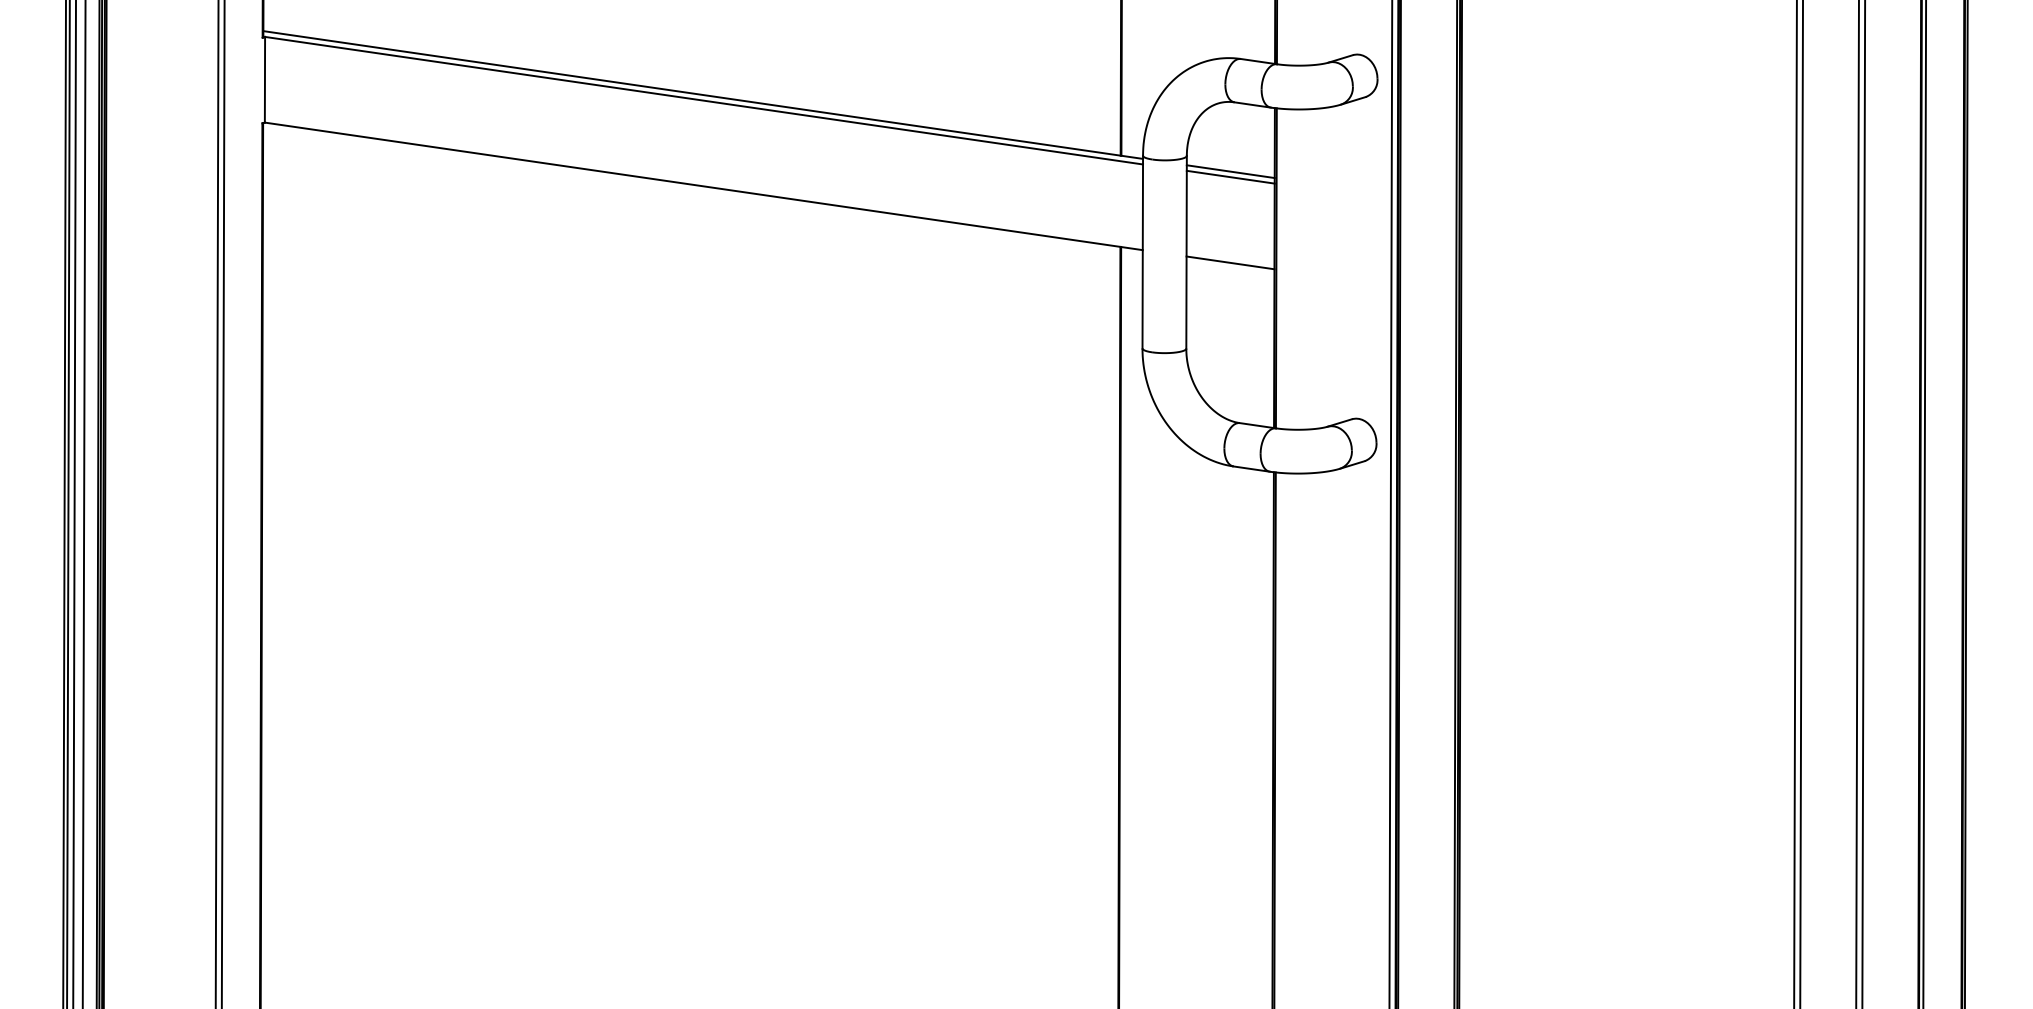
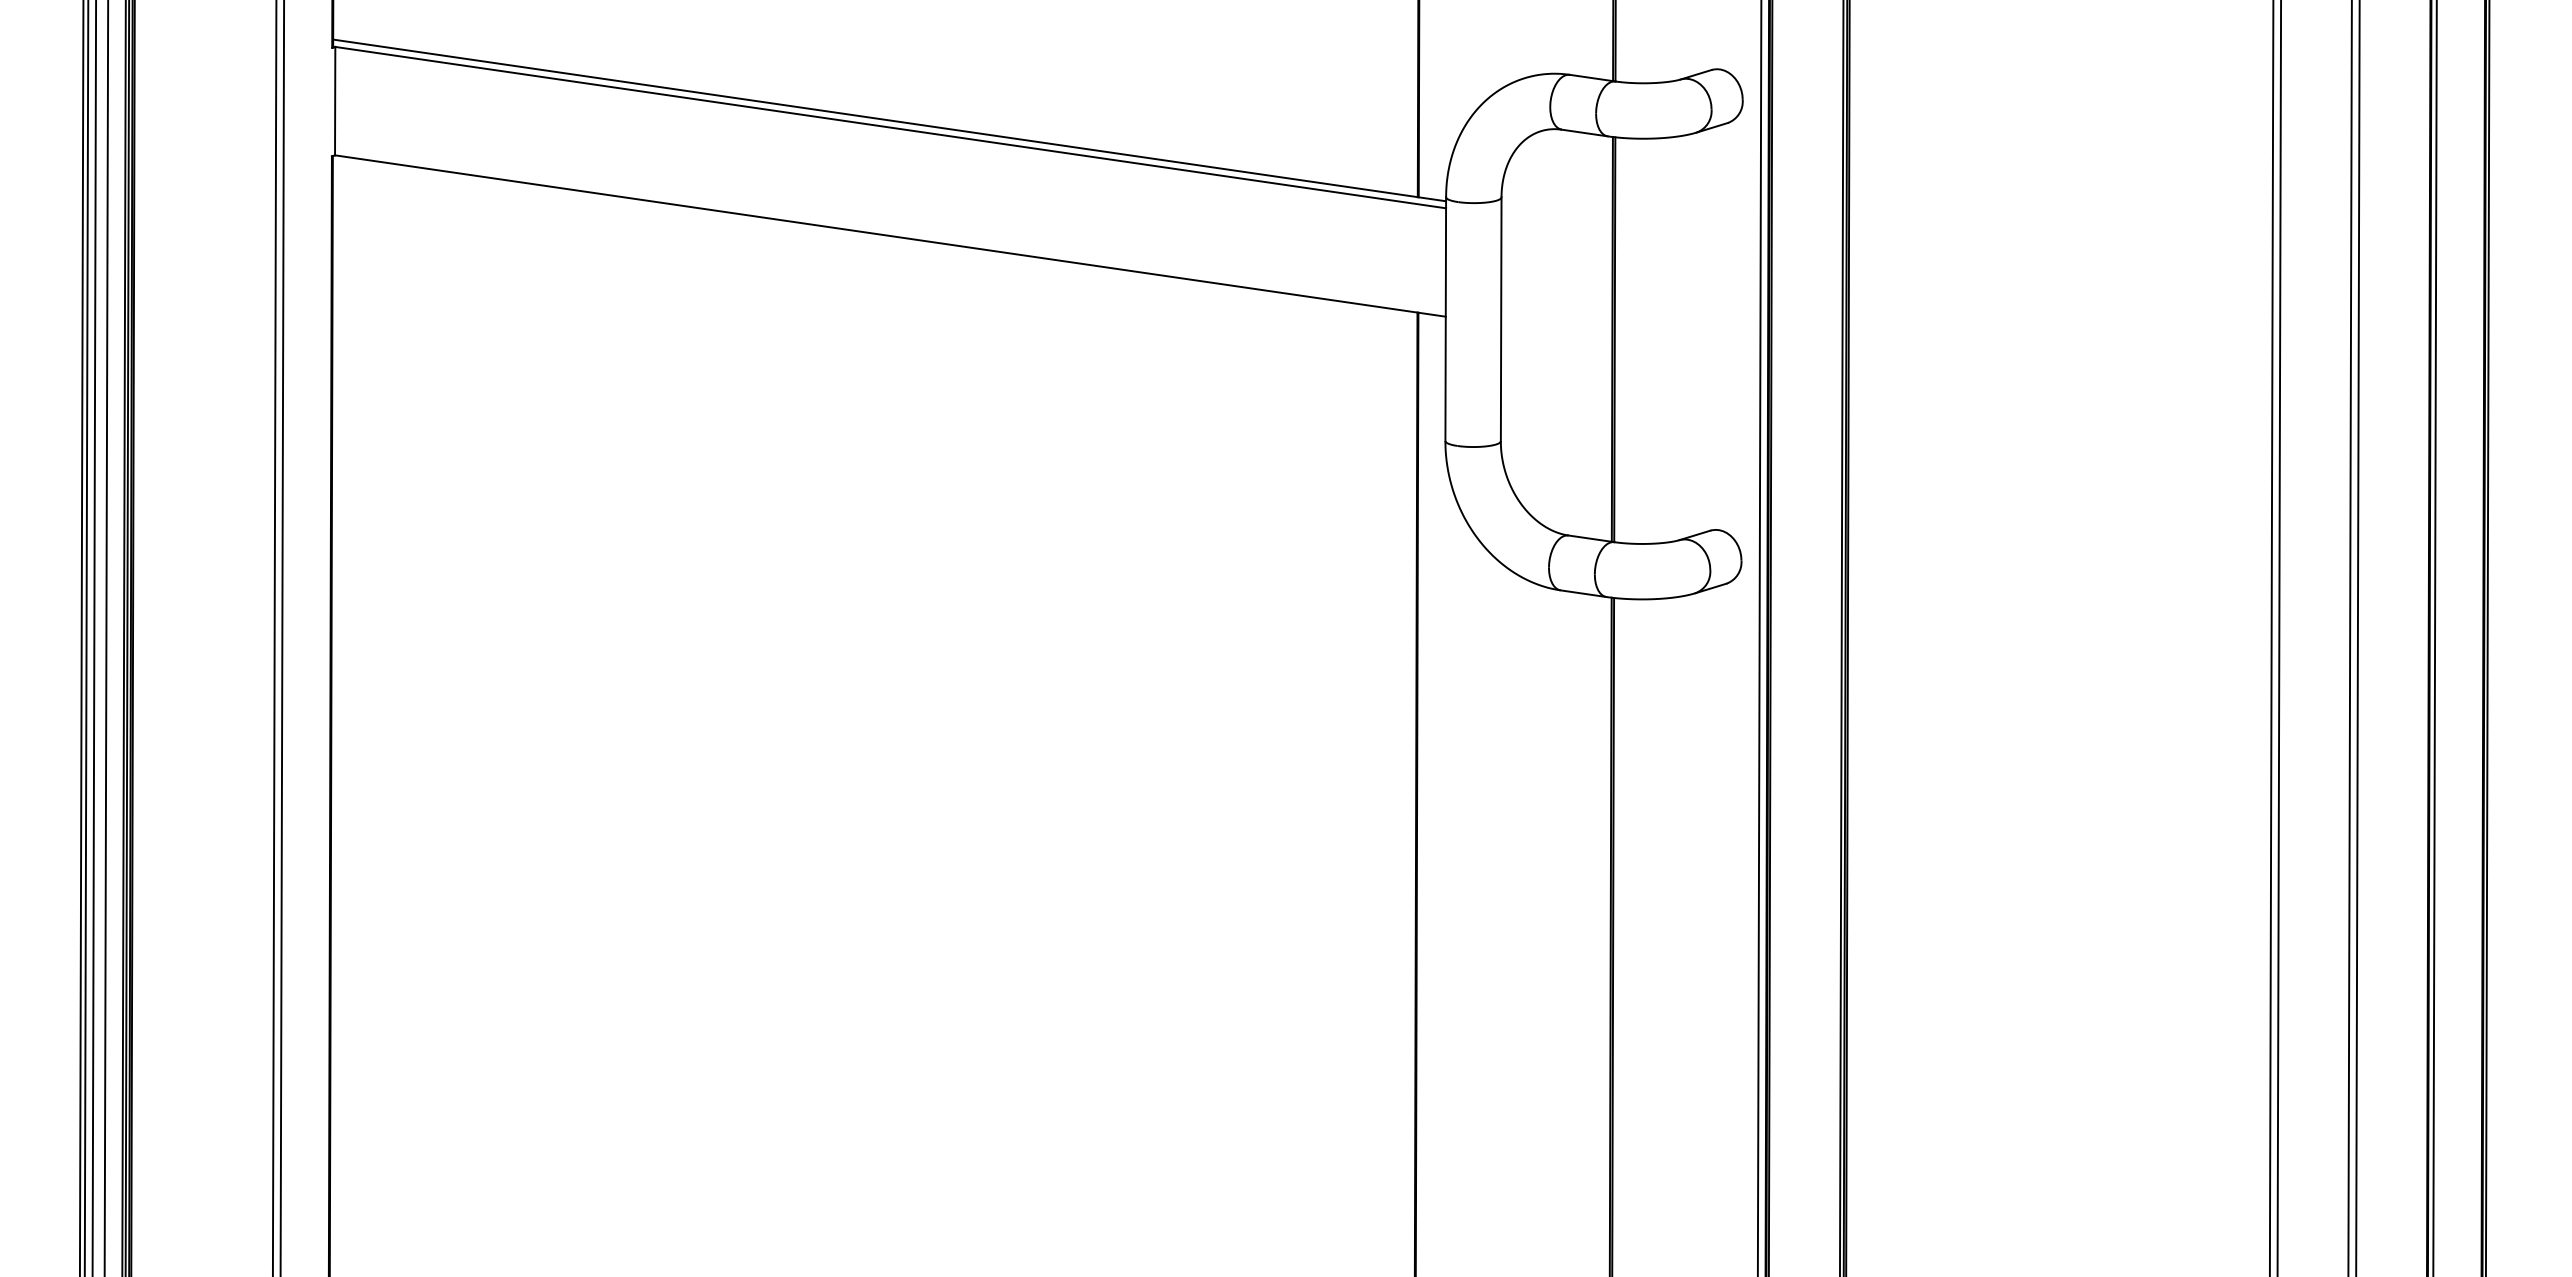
line: (1230, 171) -> (1556, 217), removed
line: (1230, 177) -> (1556, 224), removed
line: (1230, 262) -> (1556, 332), removed

